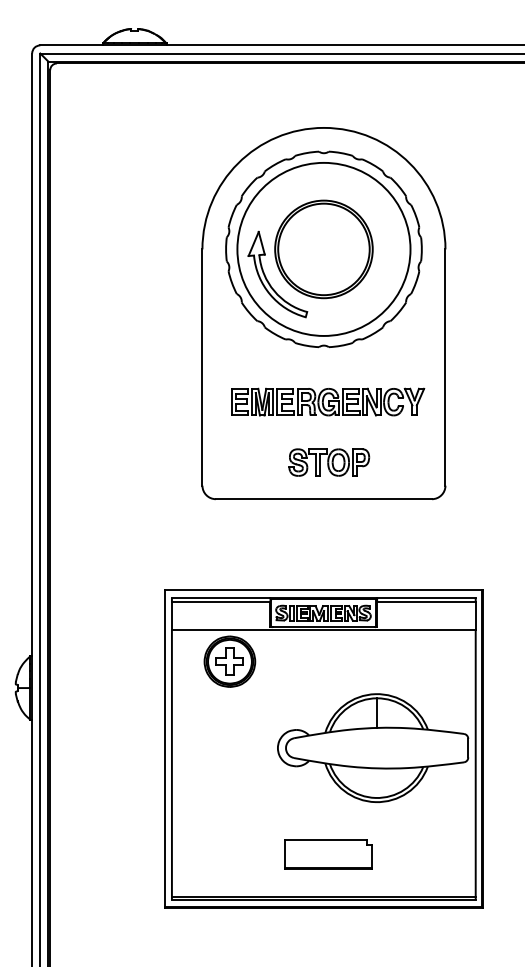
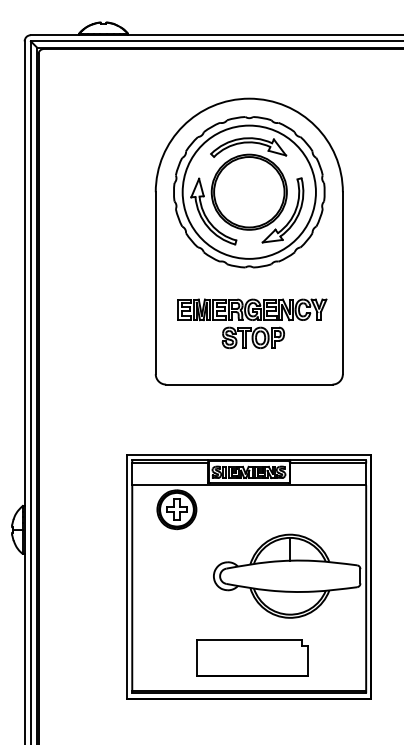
part: (322, 191) -> (248, 147), added
part: (380, 278) -> (292, 214), added
part: (329, 462) -> (253, 337), moved
part: (328, 854) -> (252, 658), size x1.67

